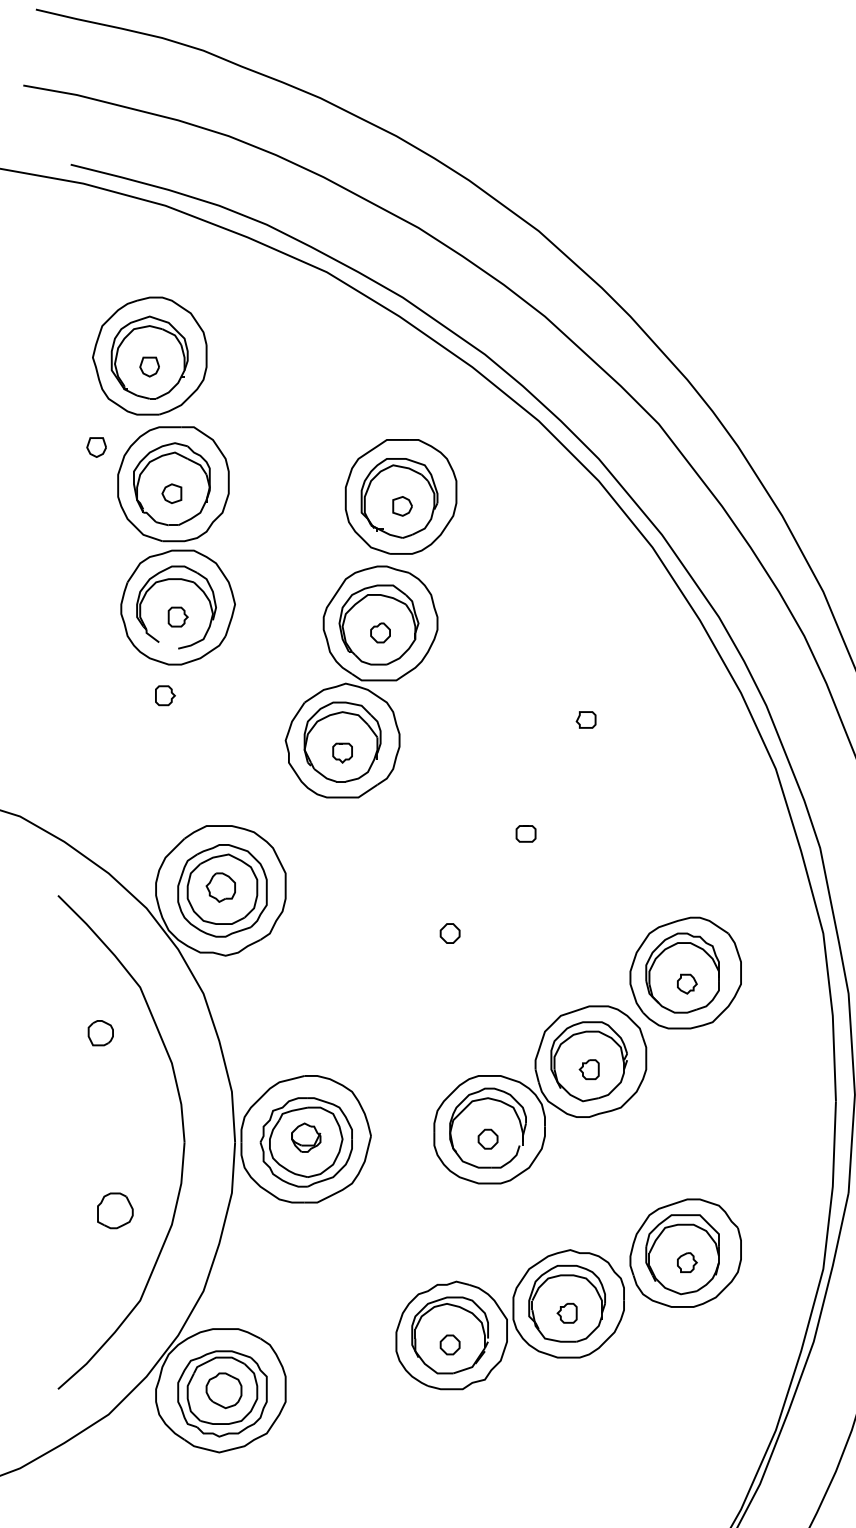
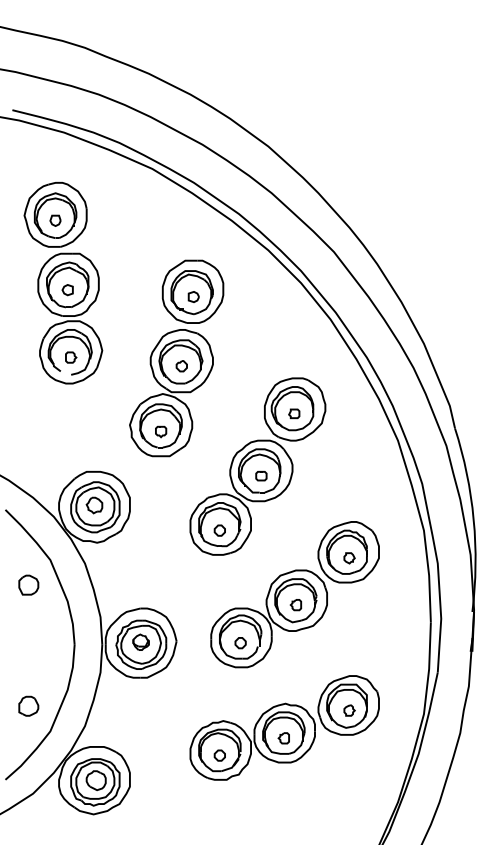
part: (96, 446) -> (26, 264), removed
part: (166, 695) -> (64, 400), removed
part: (518, 816) -> (257, 466), added
part: (100, 1032) -> (28, 584), size x1.43
part: (114, 1209) -> (28, 705), moved

